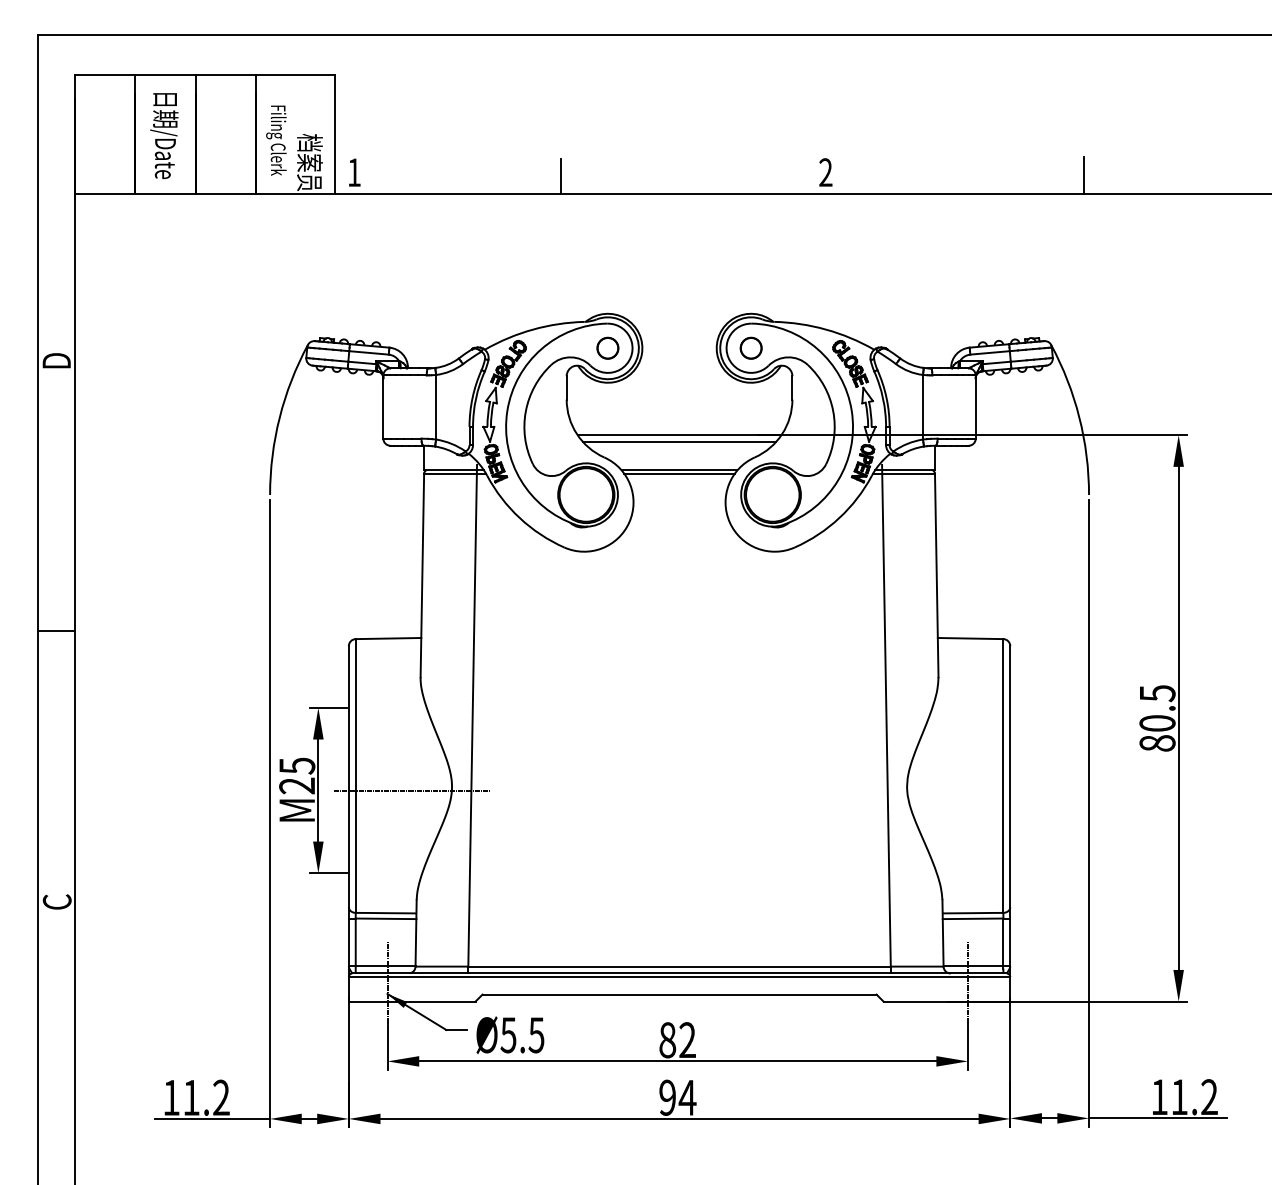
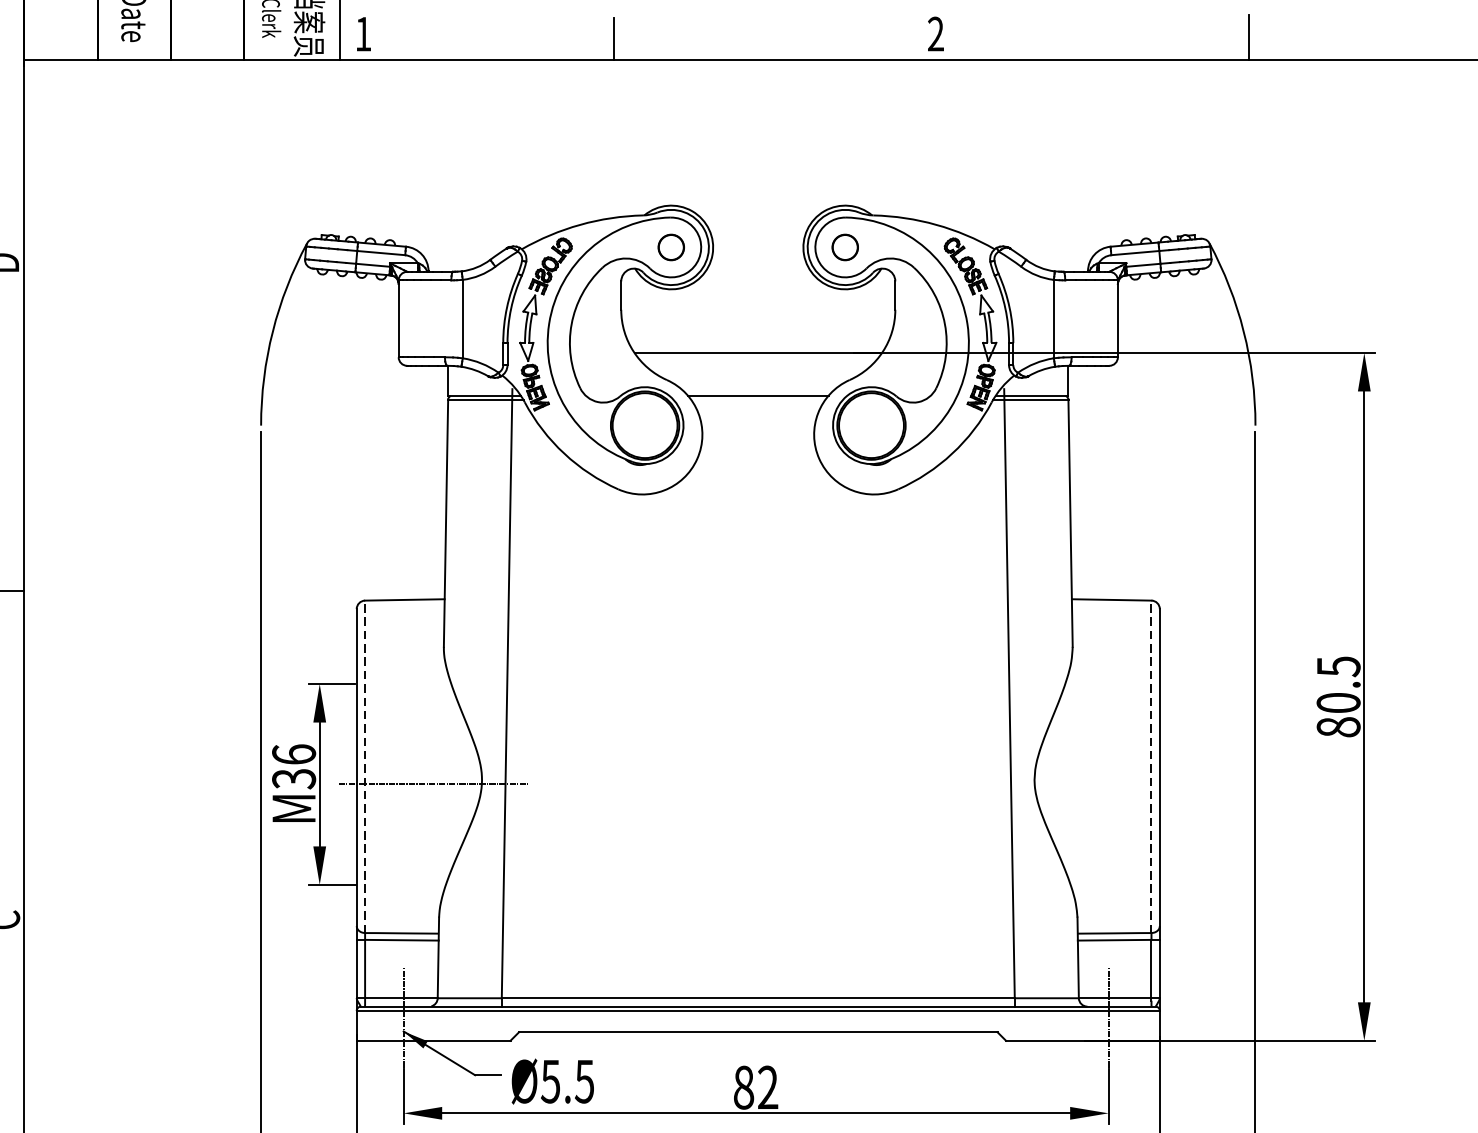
line: (679, 442) -> (758, 361), removed
line: (679, 473) -> (758, 399), removed
text: (297, 775) -> (294, 766), M25 -> M36
line: (355, 776) -> (364, 767), solid -> dashed
line: (1003, 776) -> (1151, 767), solid -> dashed

